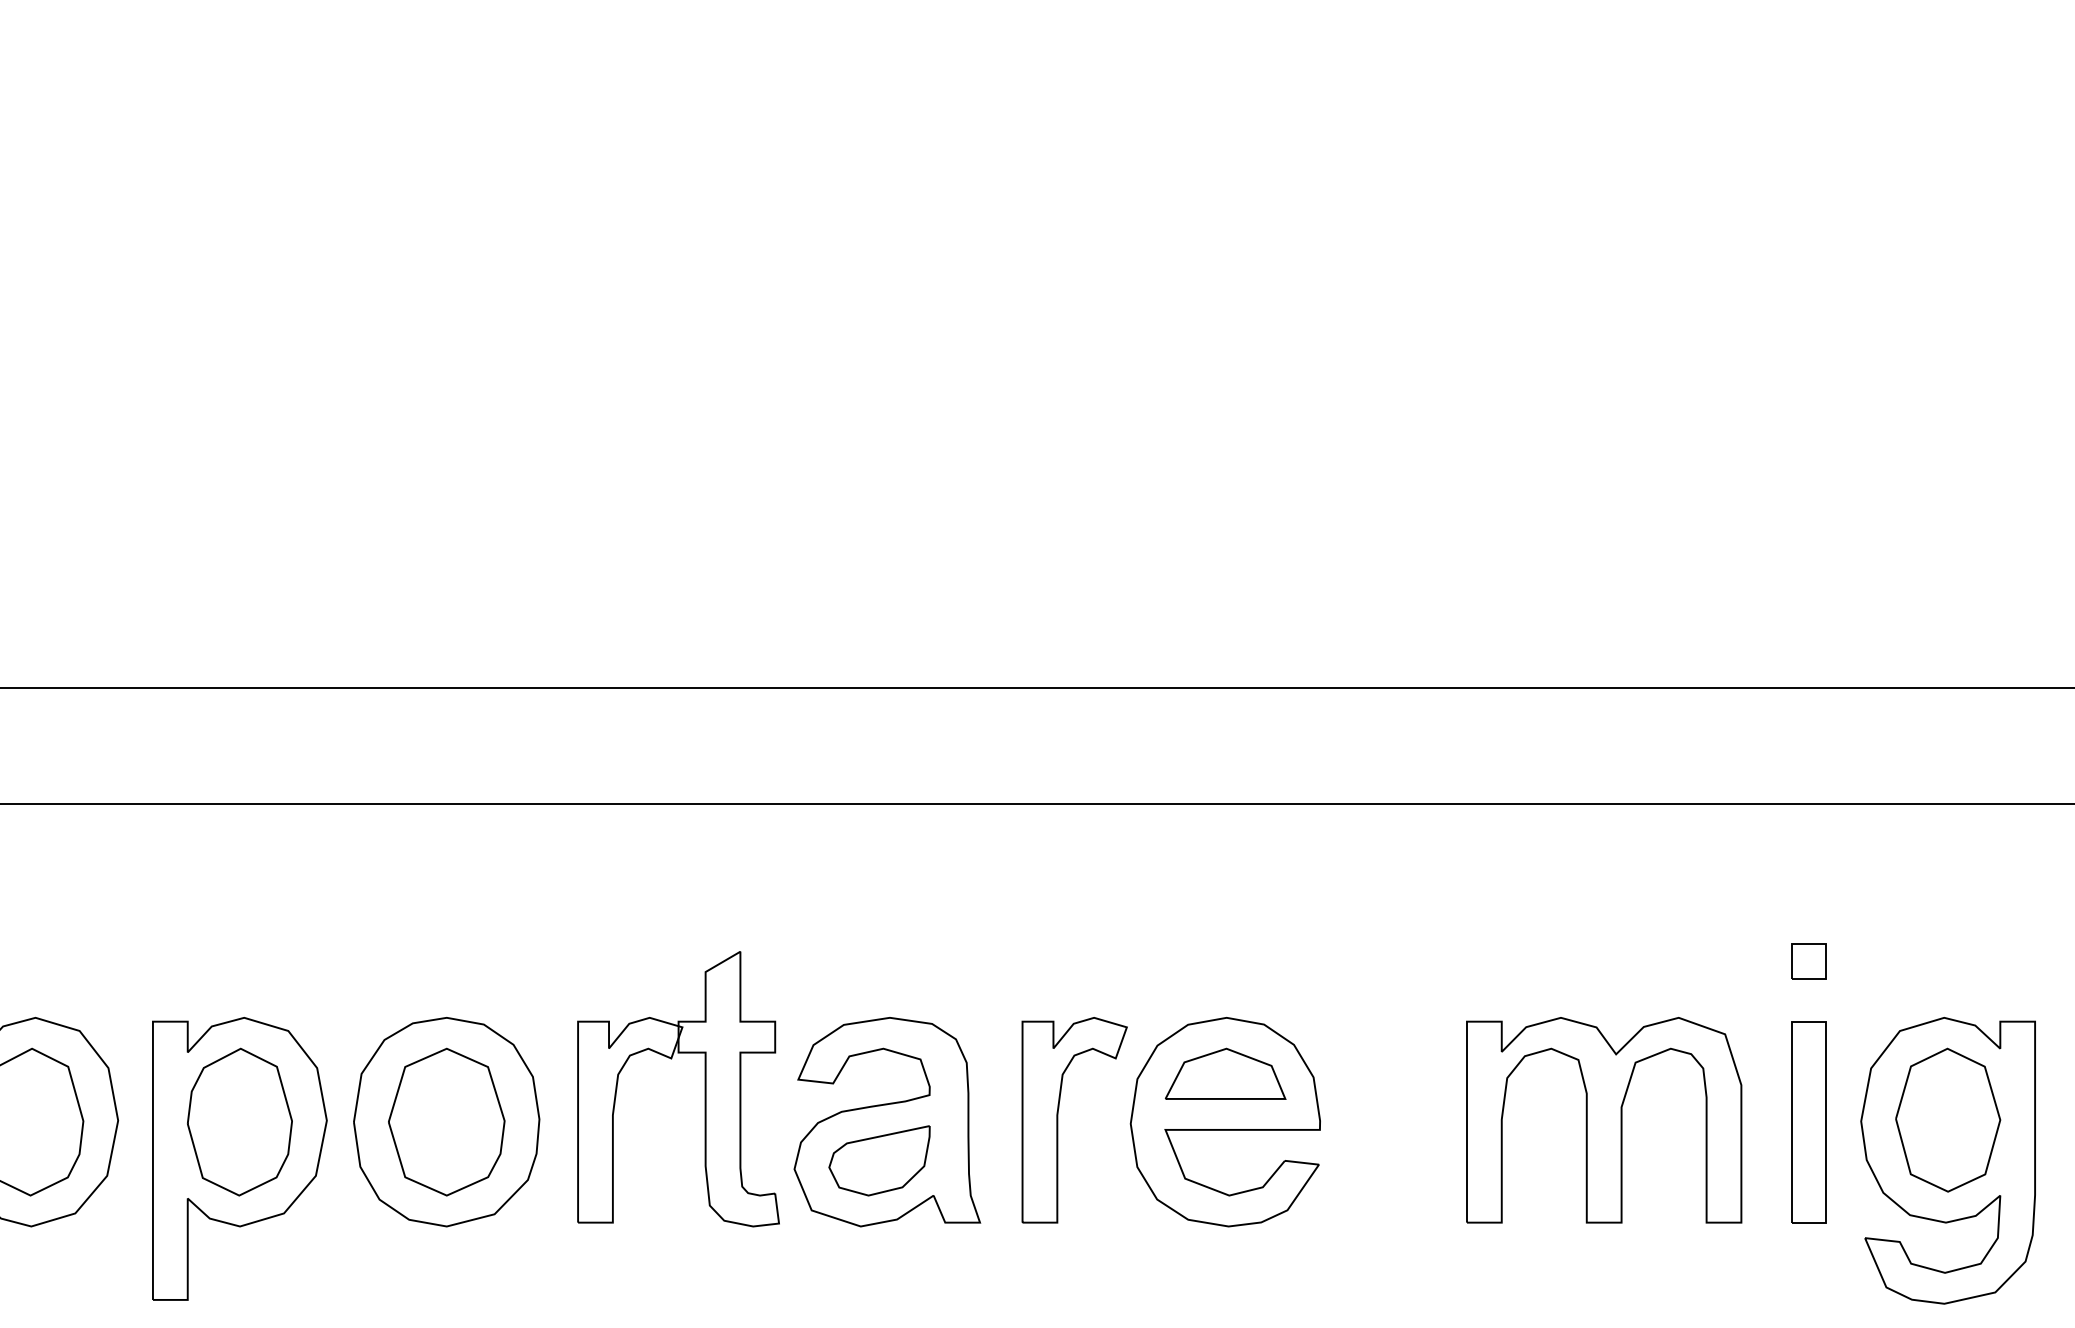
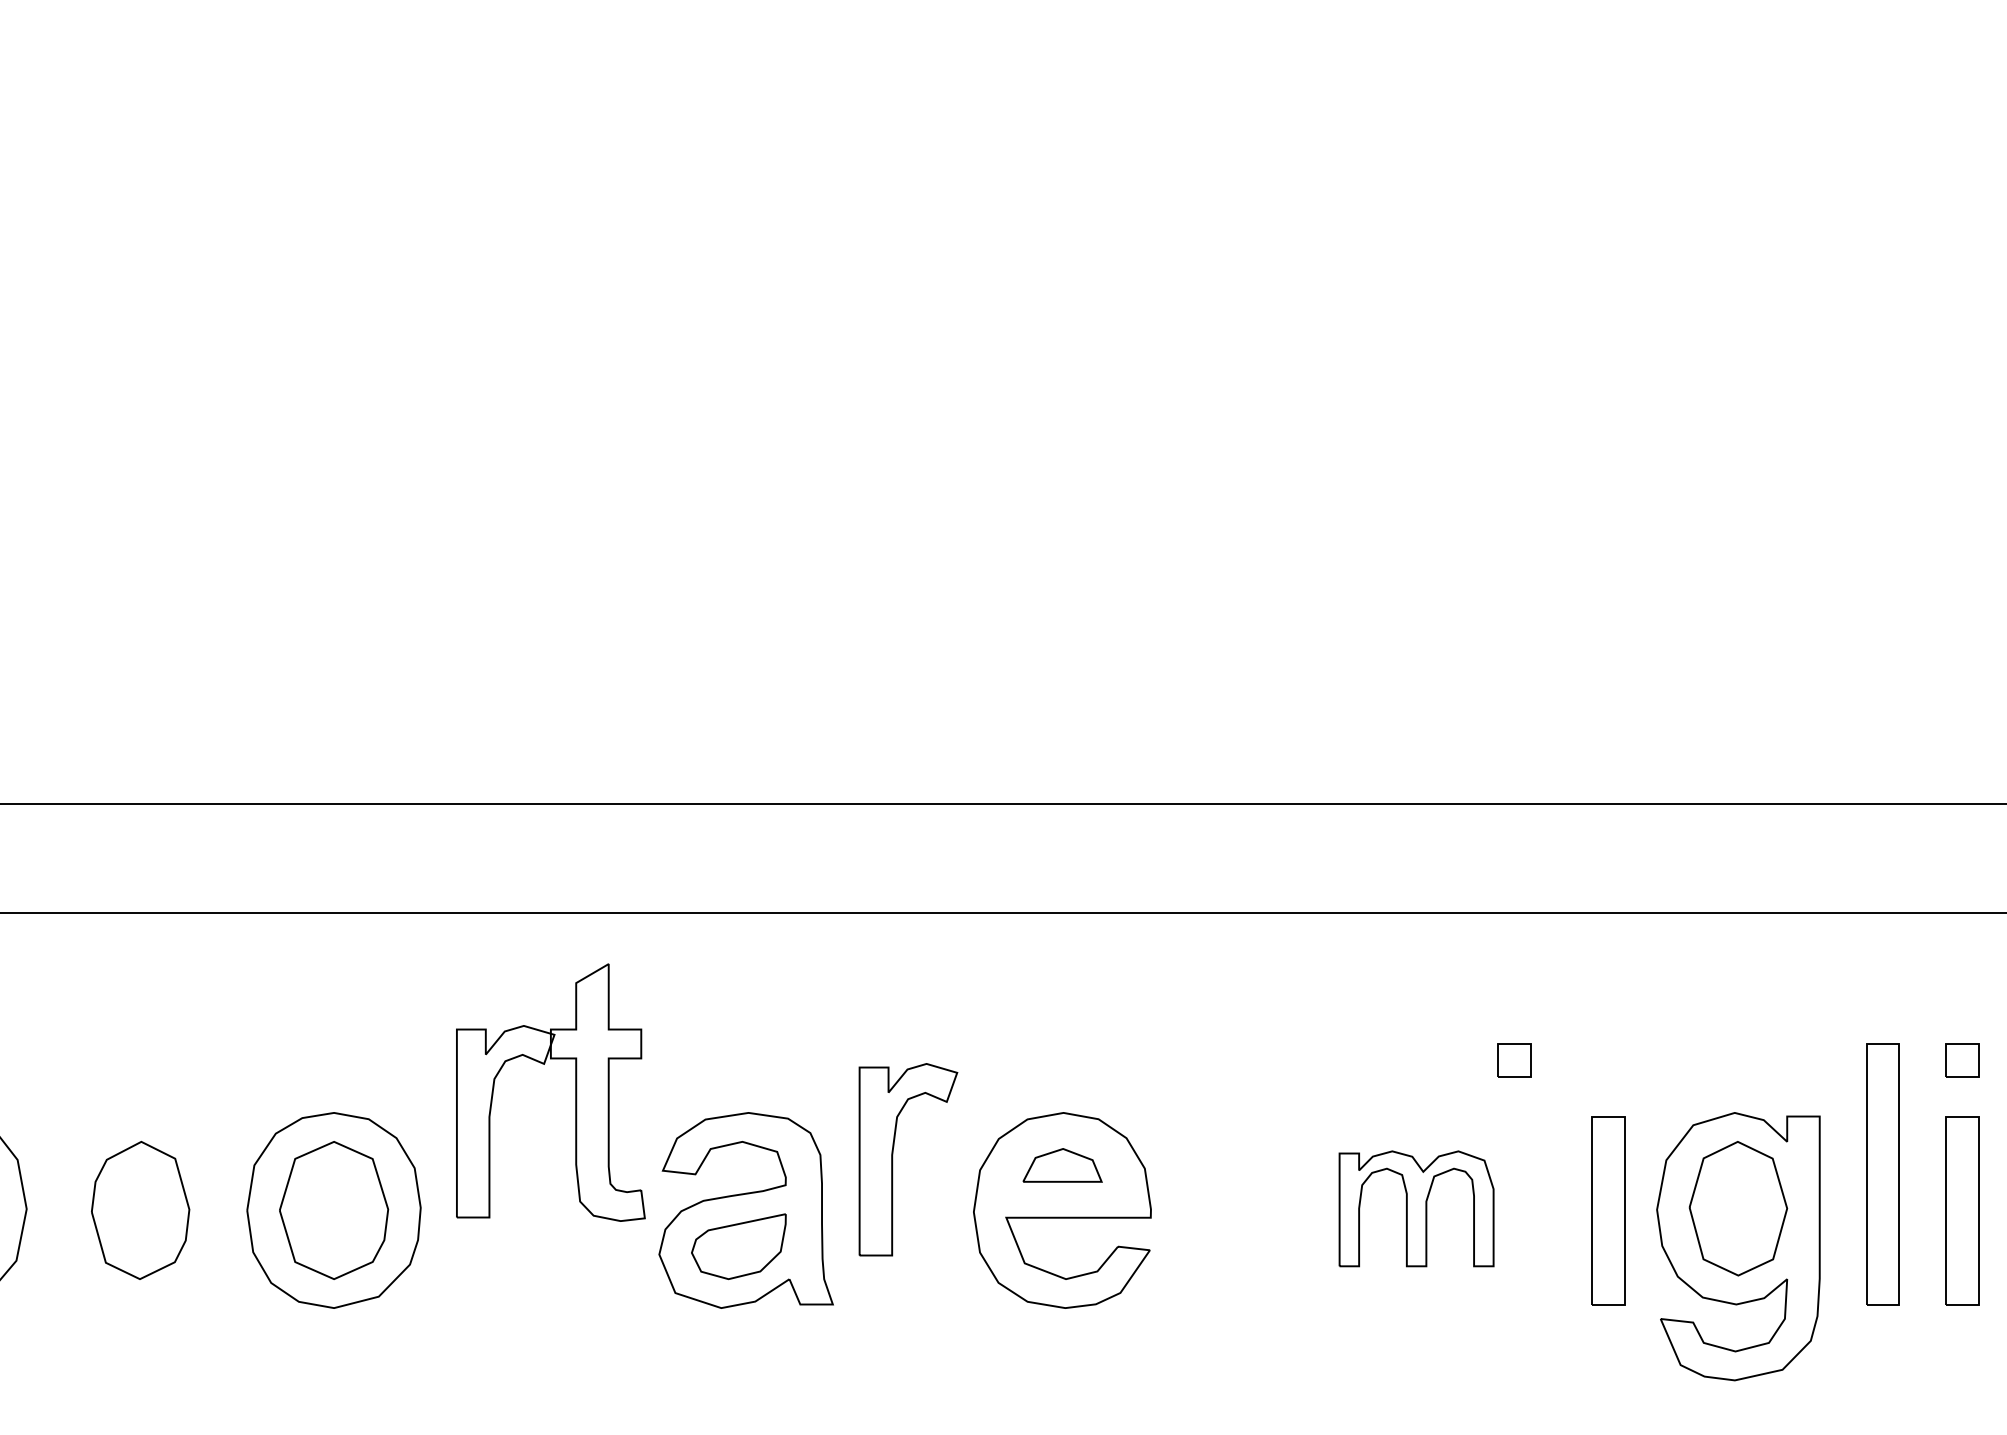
part: (1809, 961) -> (1514, 1060), moved
part: (1225, 1074) -> (1062, 1165), size x0.7
part: (704, 1088) -> (575, 1092), moved
part: (1058, 1120) -> (893, 1159), moved
part: (1603, 1120) -> (1416, 1208), size x0.6
part: (239, 1158) -> (140, 1244), removed

